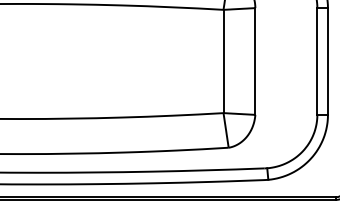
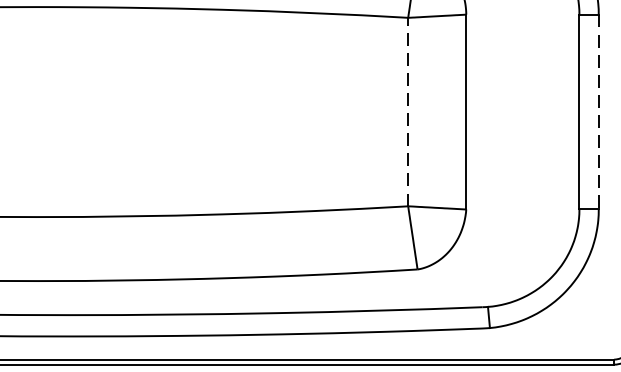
line: (223, 61) -> (408, 112), solid -> dashed
line: (327, 61) -> (597, 112), solid -> dashed

